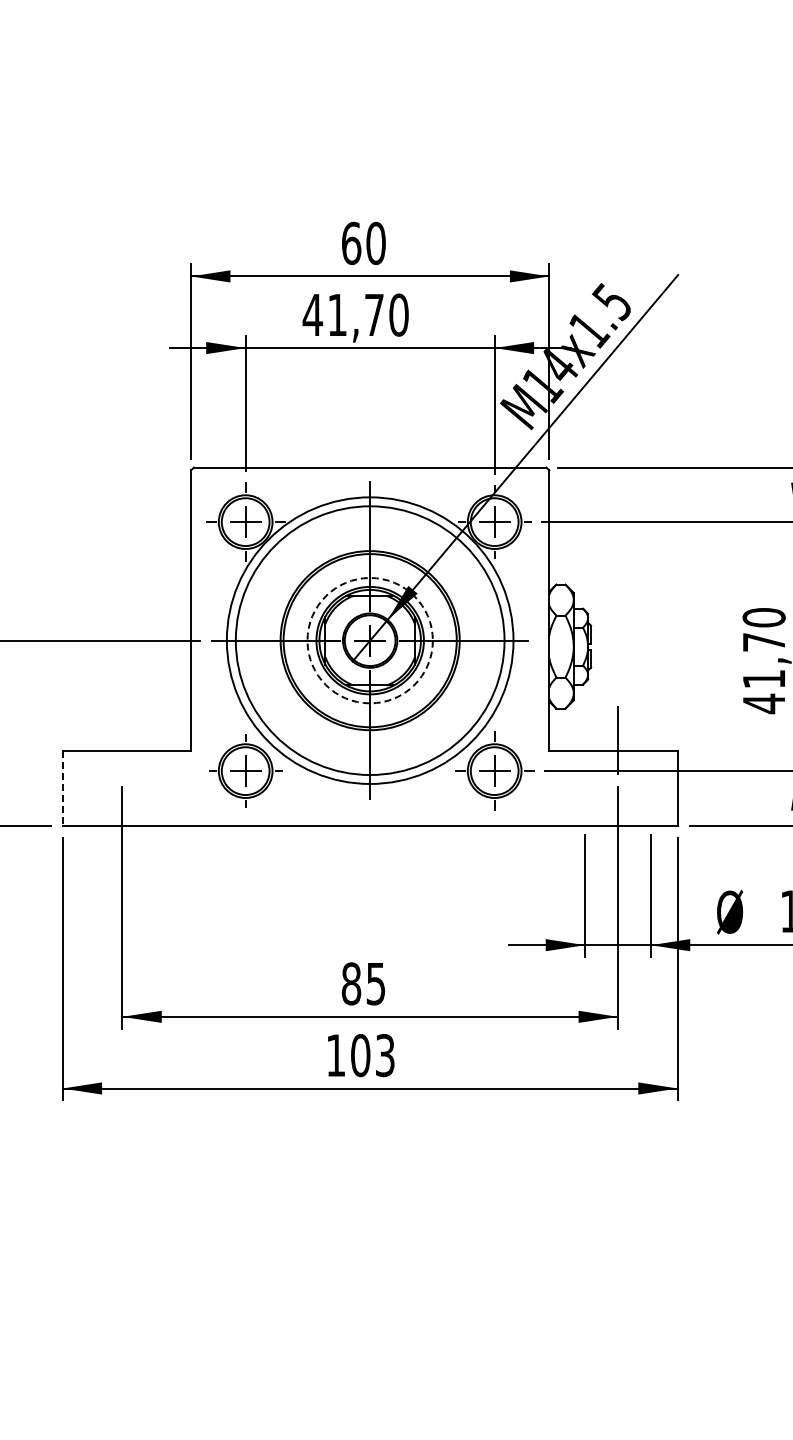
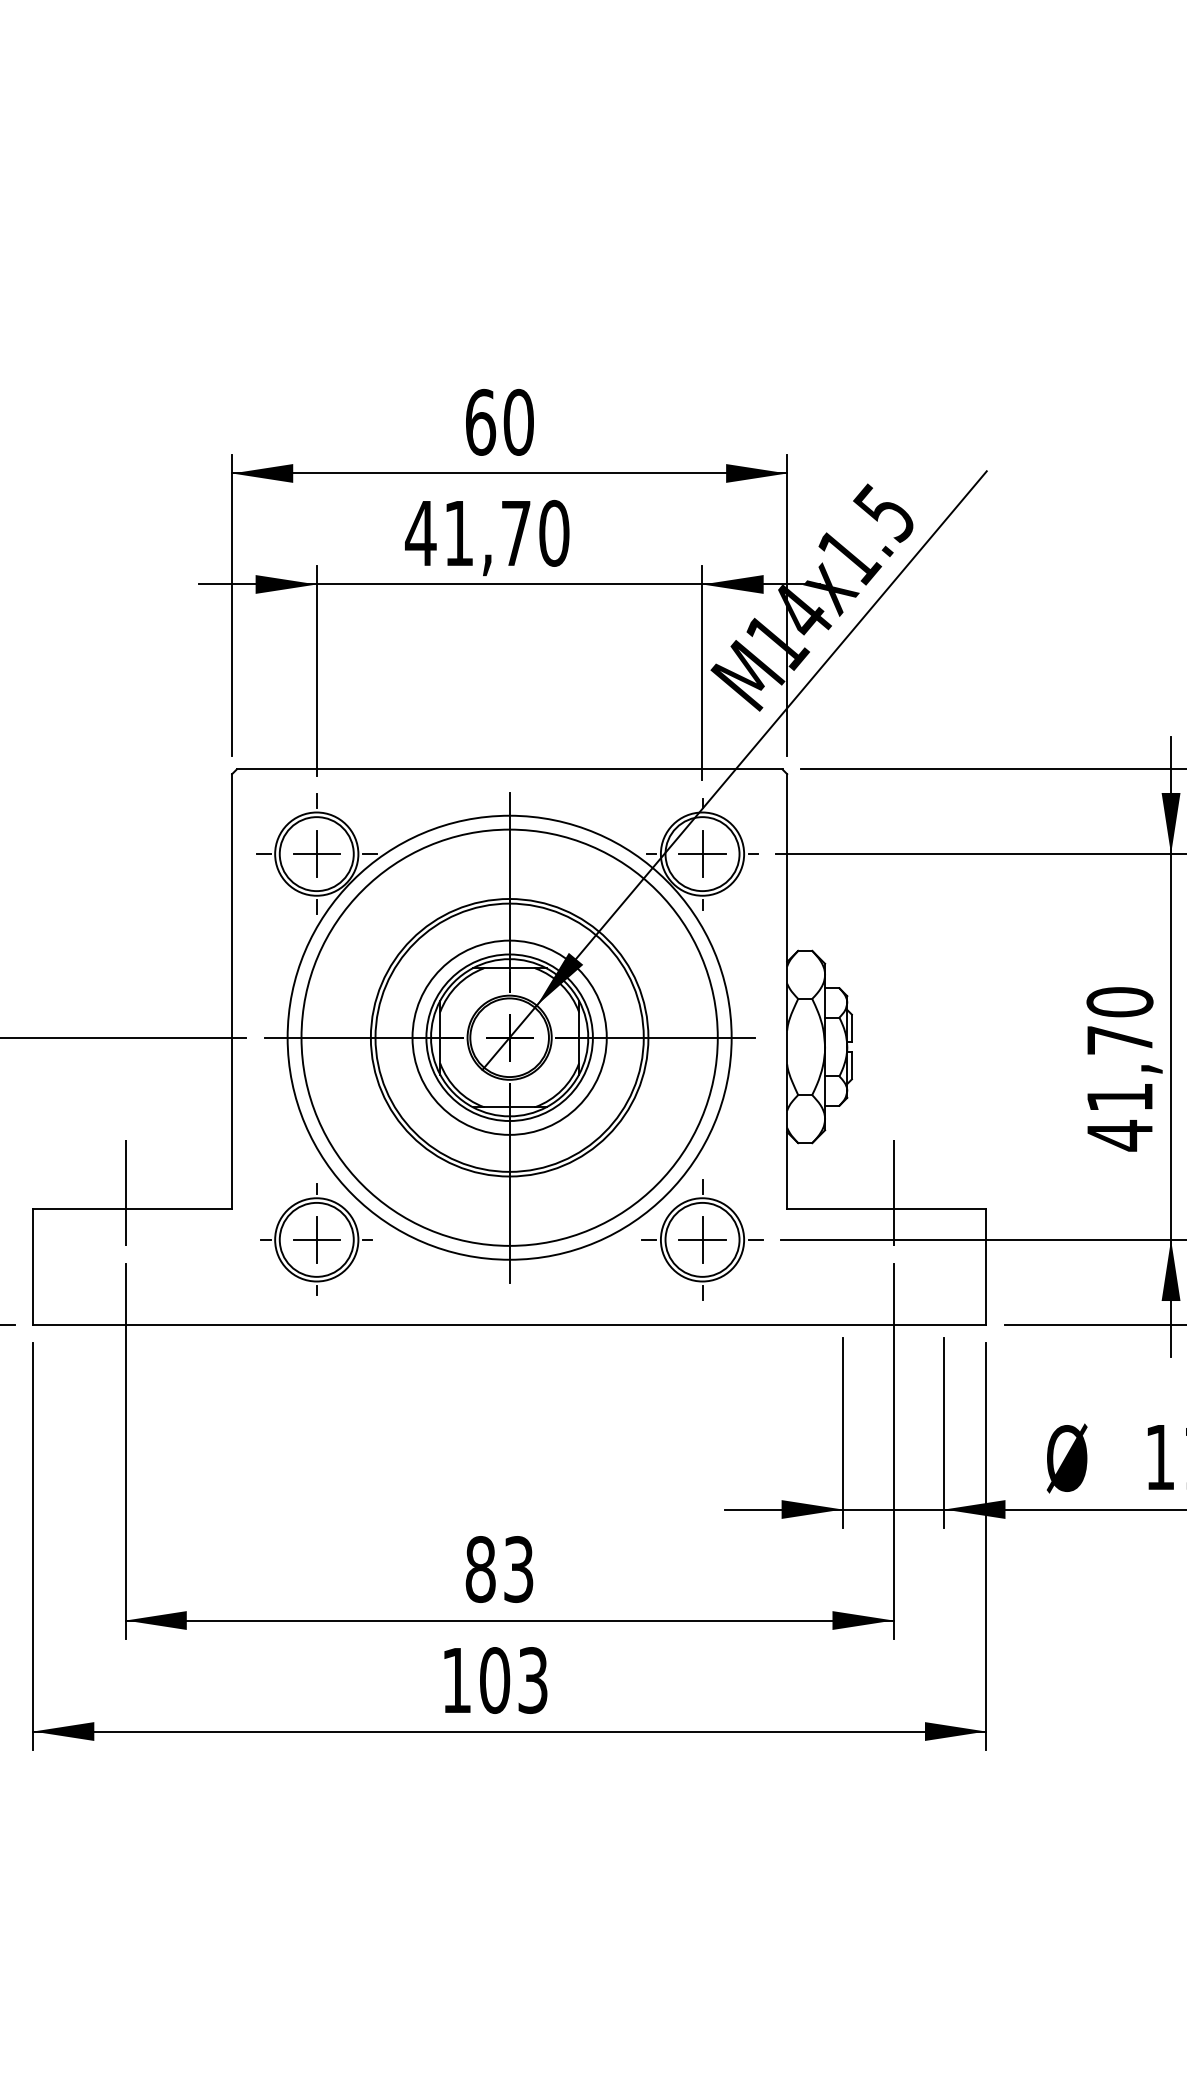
circle: (369, 640) -> (508, 1037), dashed -> solid
line: (122, 740) -> (125, 1192), added
line: (62, 788) -> (32, 1266), dashed -> solid
text: (376, 983) -> (519, 1568), 85 -> 83

